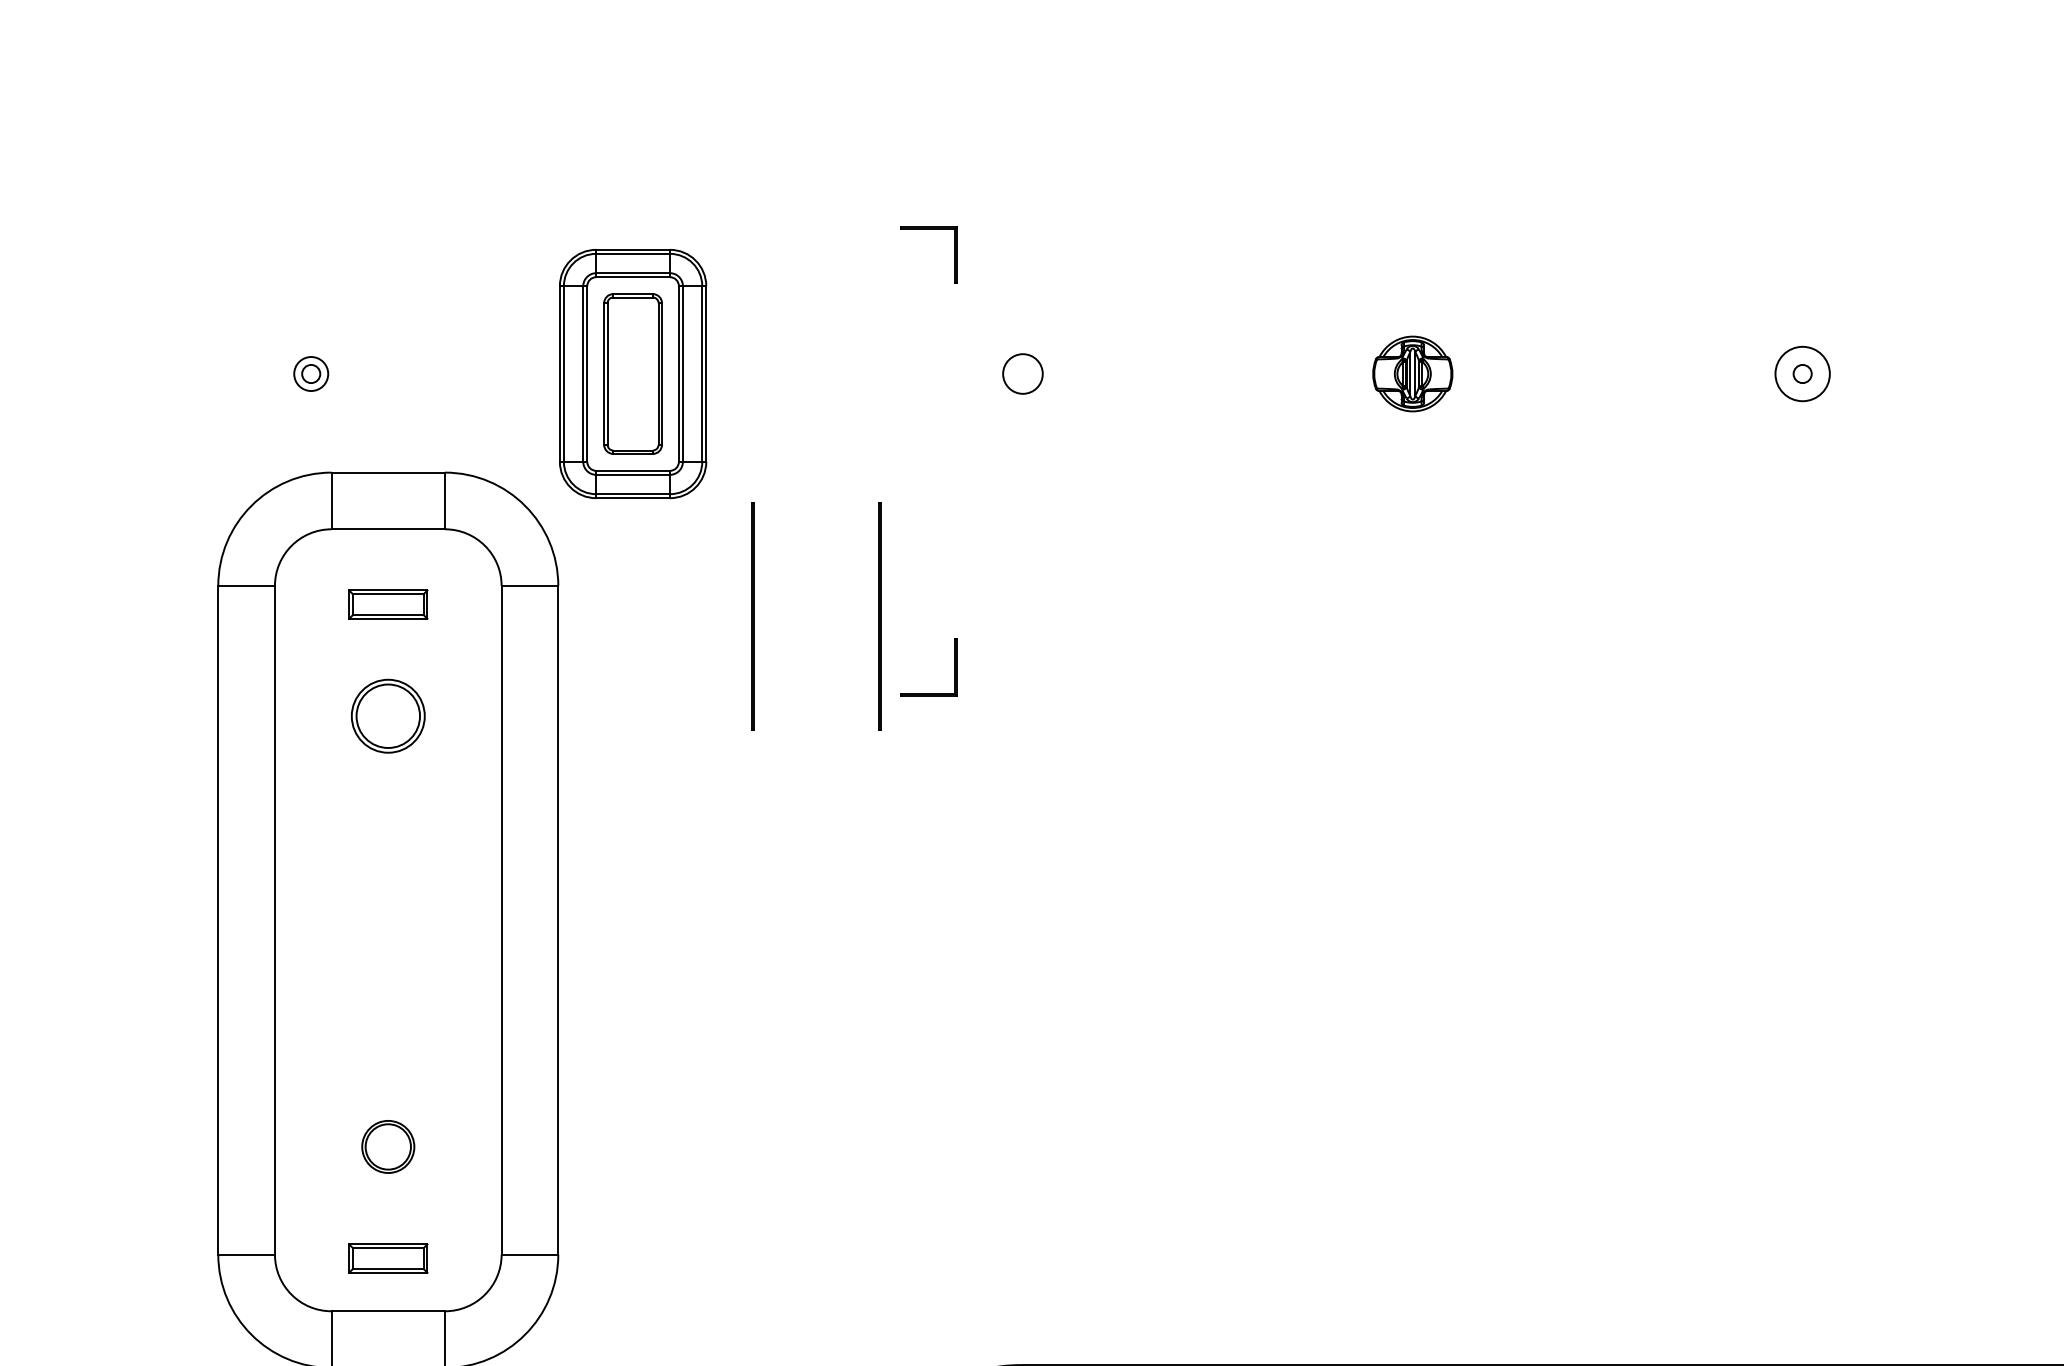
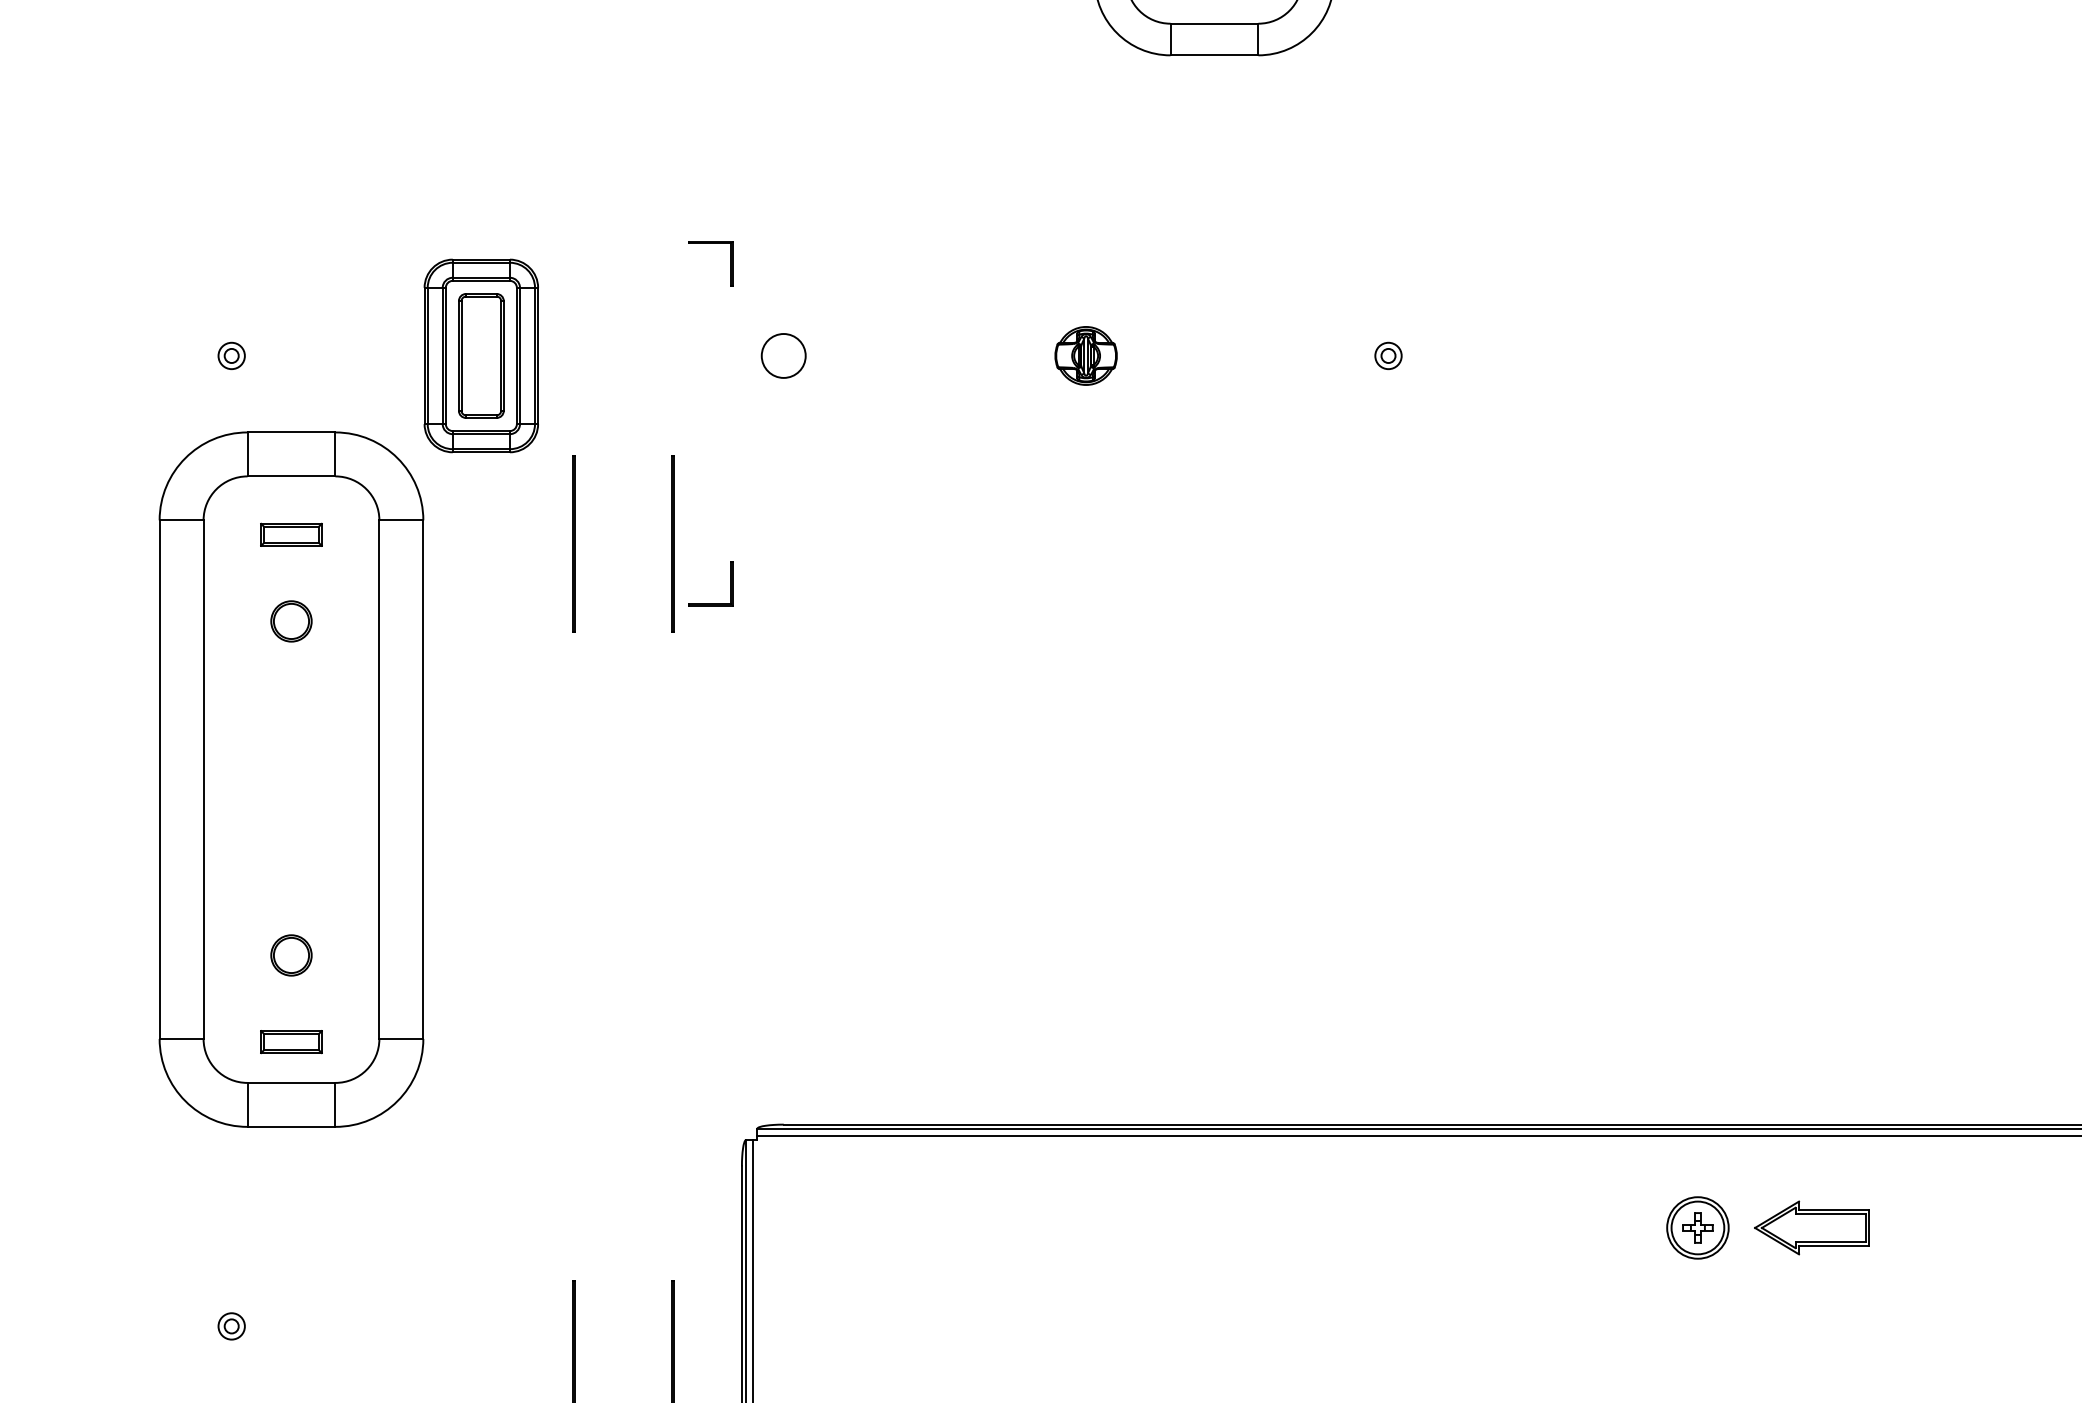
circle: (1022, 373) -> (783, 355), size x1.43
circle: (1802, 373) -> (1388, 355), size x0.62
part: (388, 716) -> (291, 621), size x0.71

